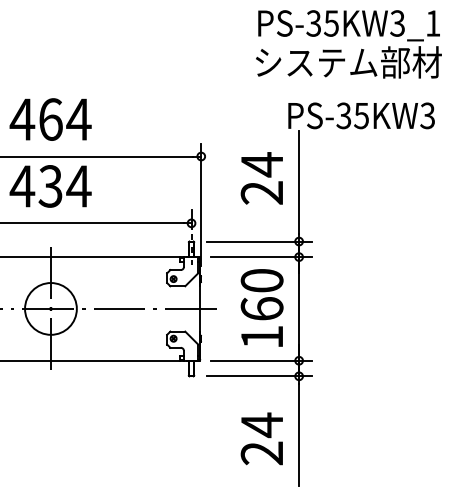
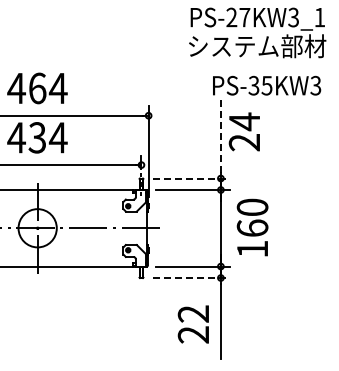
text: (322, 23) -> (238, 17), PS-35KW3_1 -> PS-27KW3_1
text: (260, 177) -> (243, 131), moved
line: (298, 183) -> (220, 135), solid -> dashed
line: (259, 241) -> (191, 178), solid -> dashed
text: (262, 307) -> (252, 227), moved
line: (259, 376) -> (191, 278), solid -> dashed
text: (260, 424) -> (192, 313), 24 -> 22

